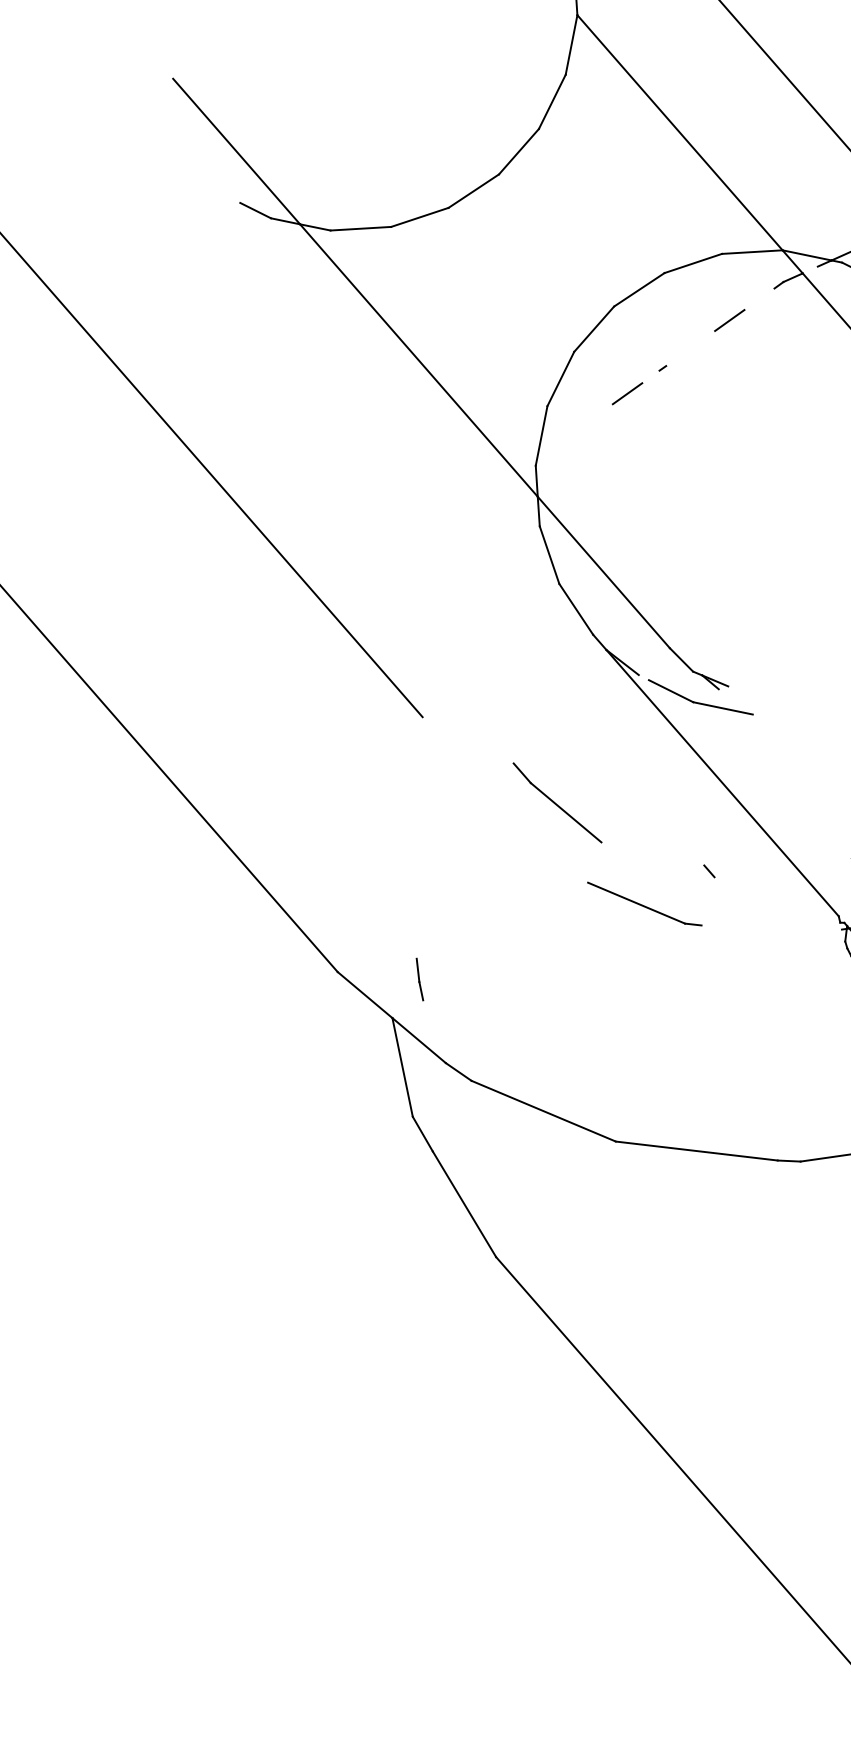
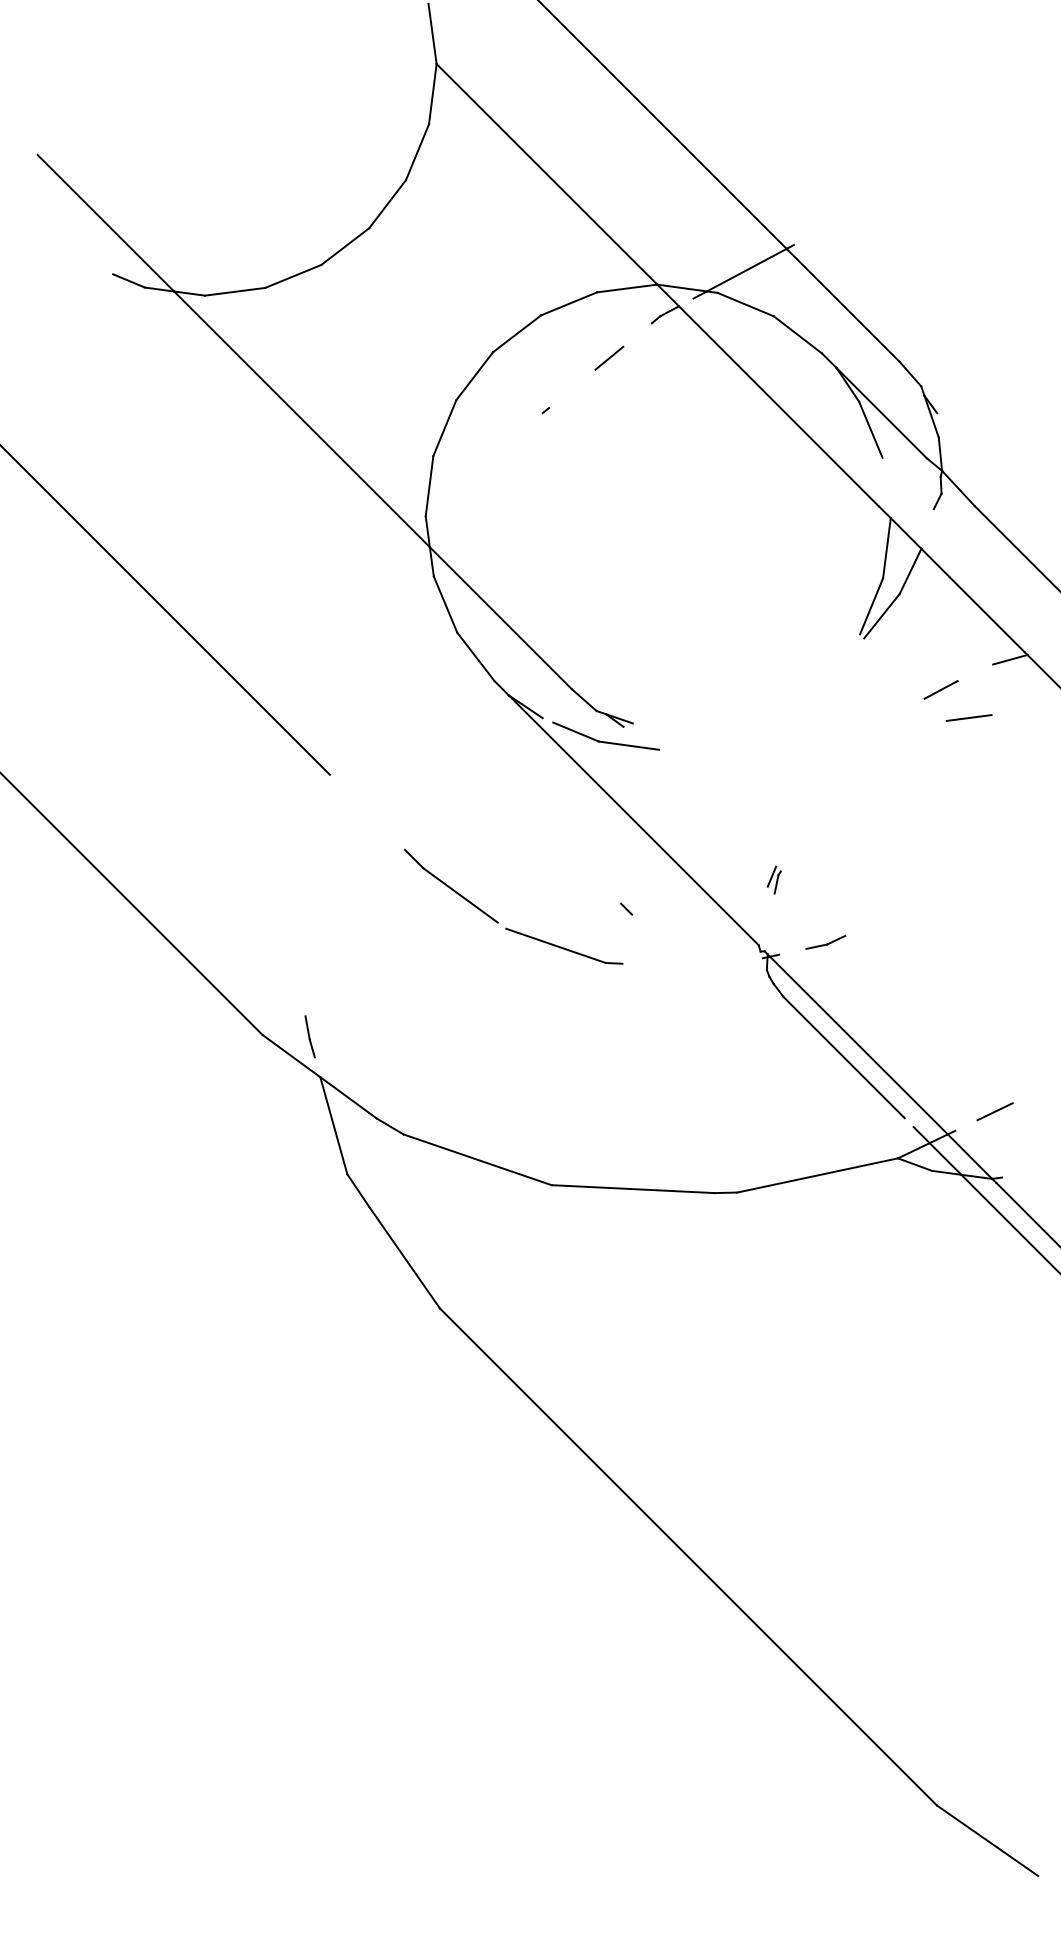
line: (627, 392) -> (512, 437), removed
part: (557, 803) -> (451, 886), moved
line: (419, 979) -> (309, 1036), moved

